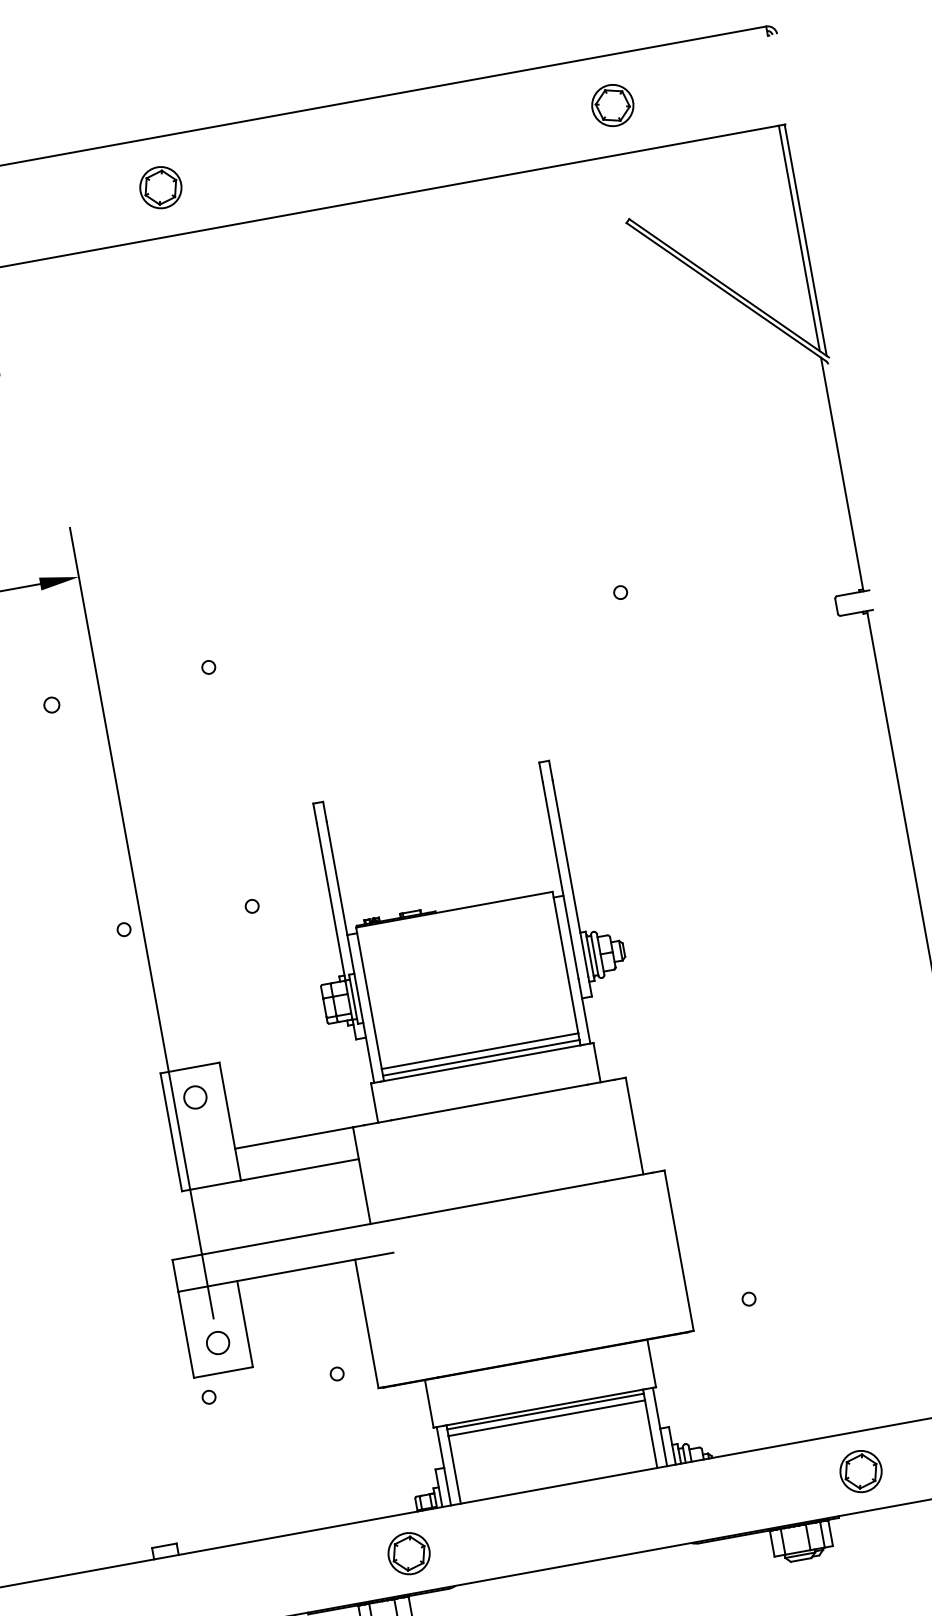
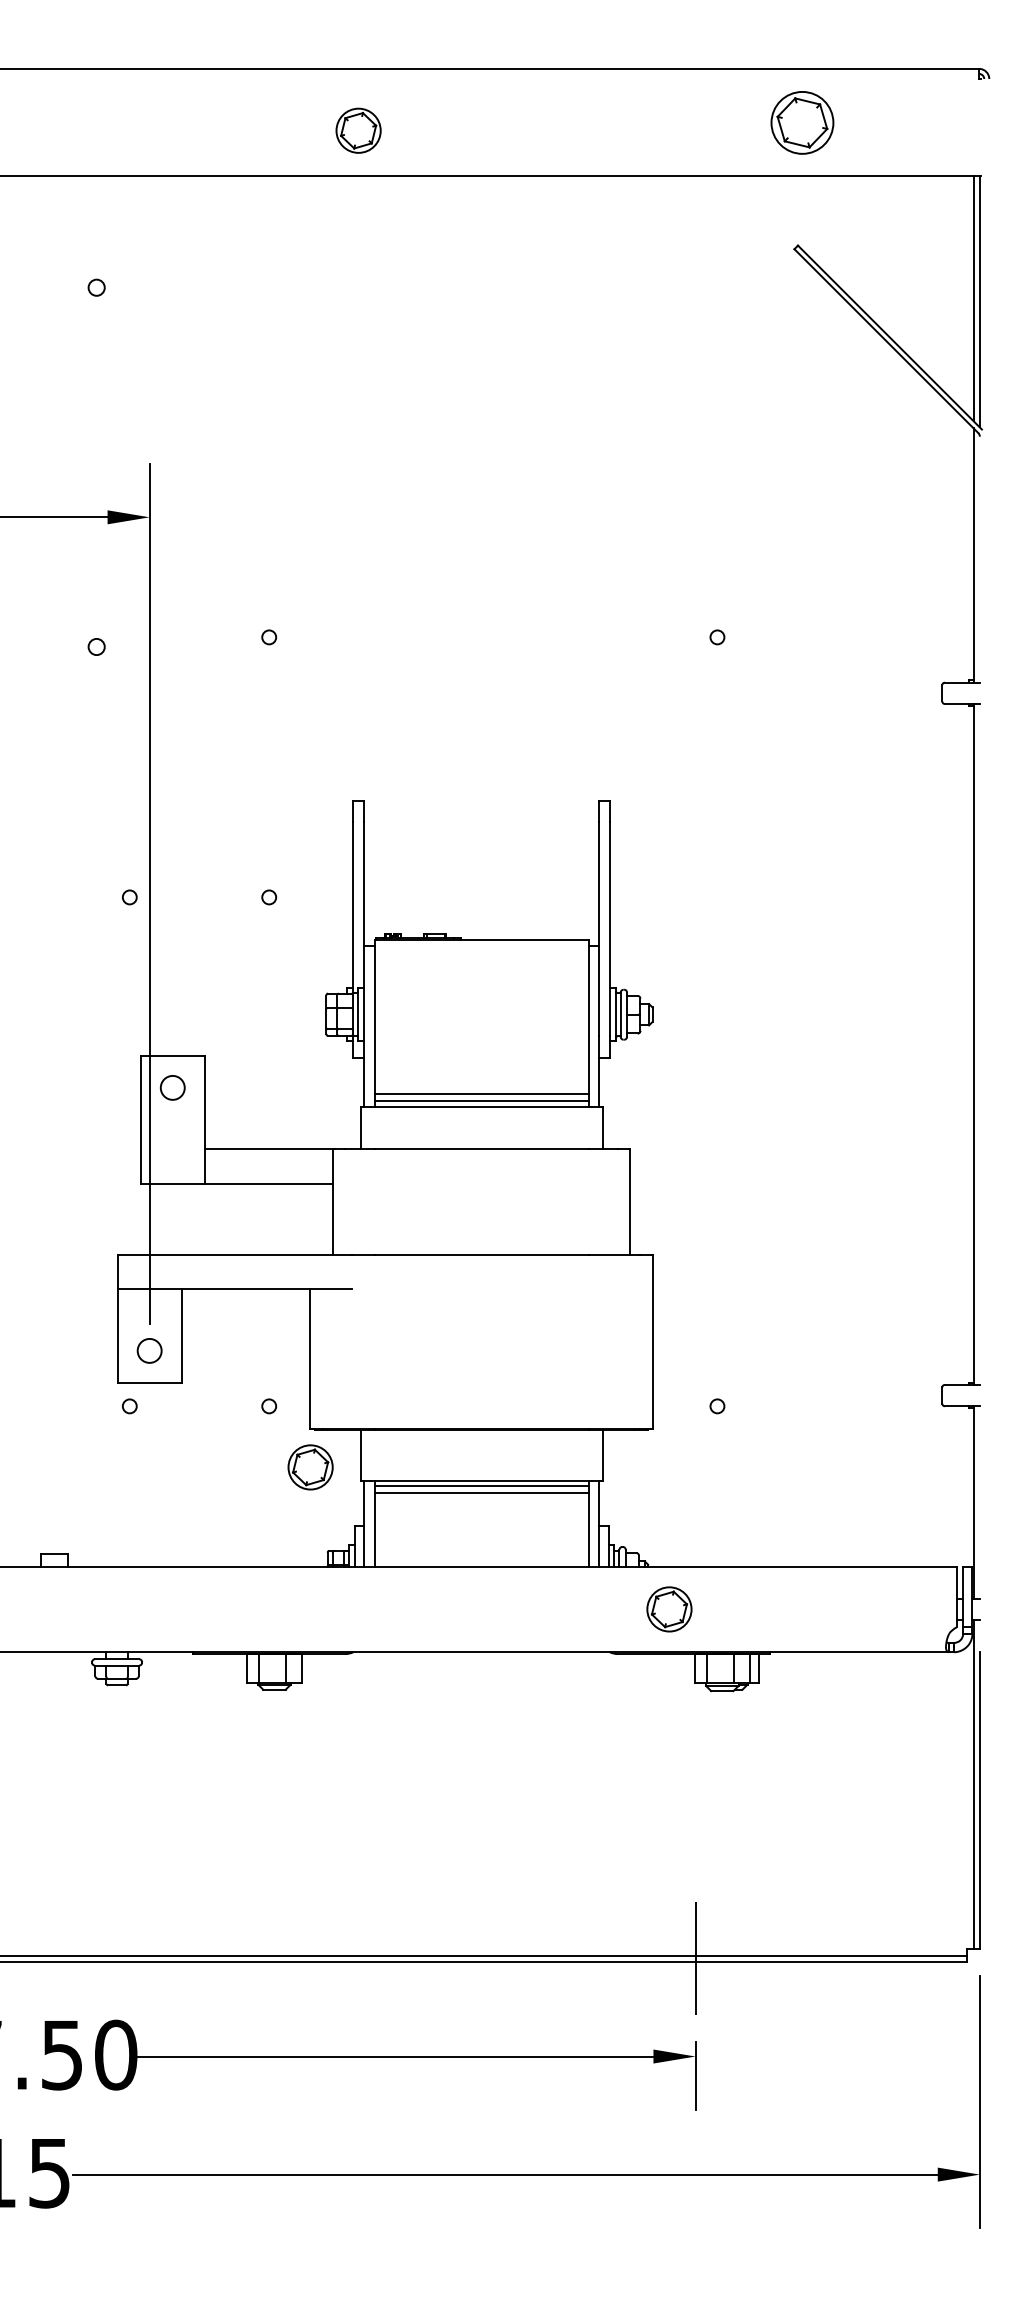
part: (612, 105) -> (802, 122), size x1.4
part: (160, 187) -> (358, 130), moved
part: (861, 1471) -> (669, 1609), moved
part: (409, 1553) -> (310, 1467), moved

